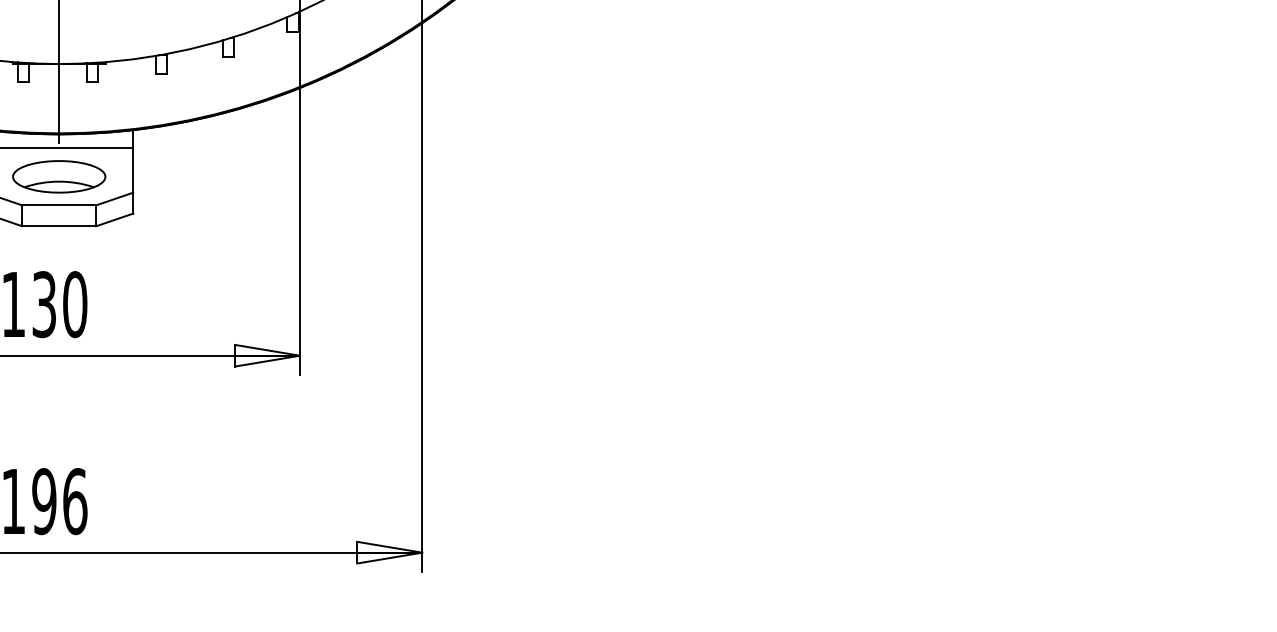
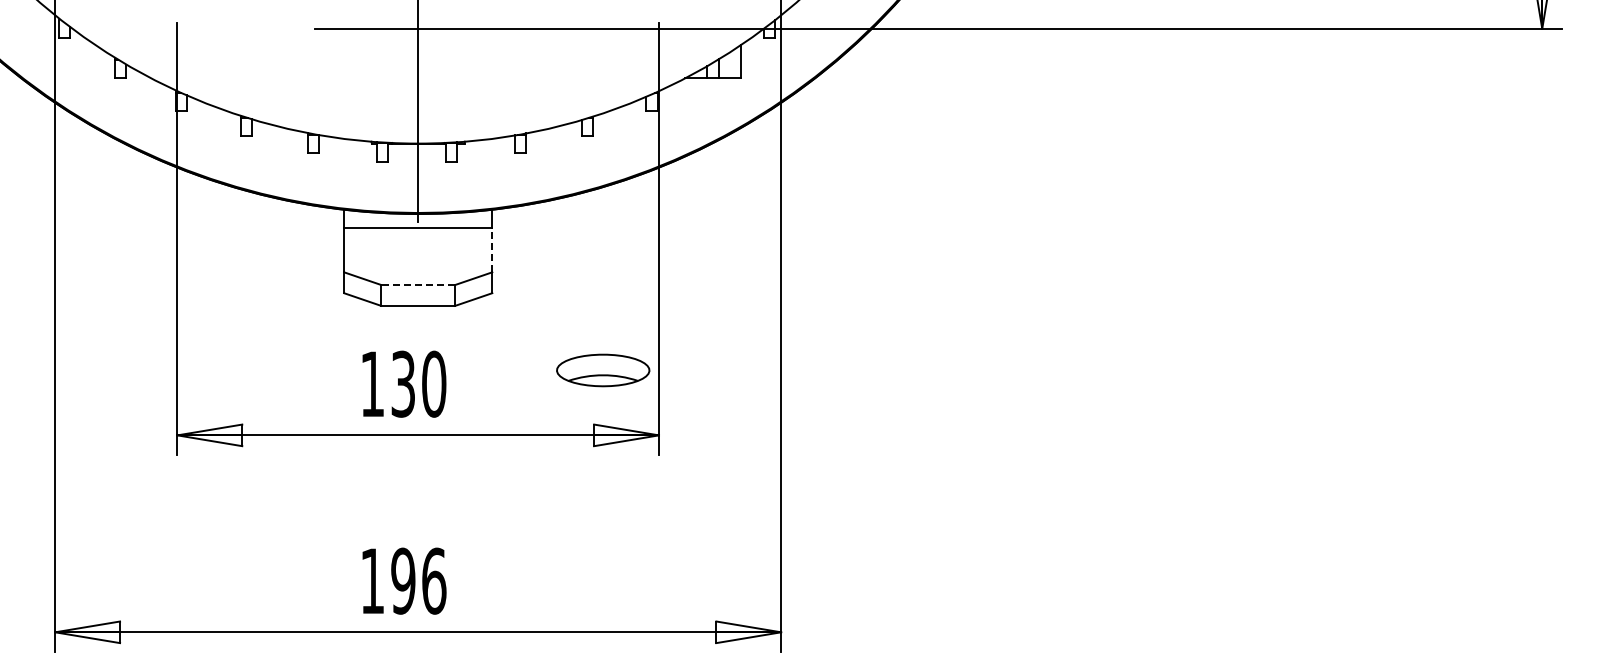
line: (133, 169) -> (492, 249), solid -> dashed
part: (59, 176) -> (603, 370), moved
line: (58, 204) -> (417, 284), solid -> dashed

